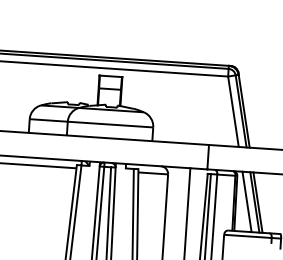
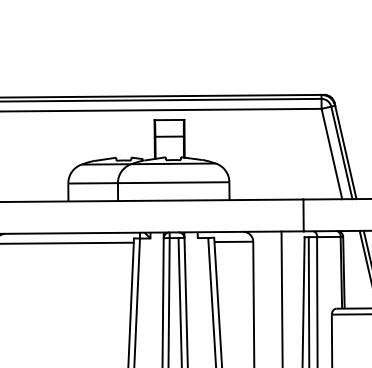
line: (247, 201) -> (358, 269), removed

